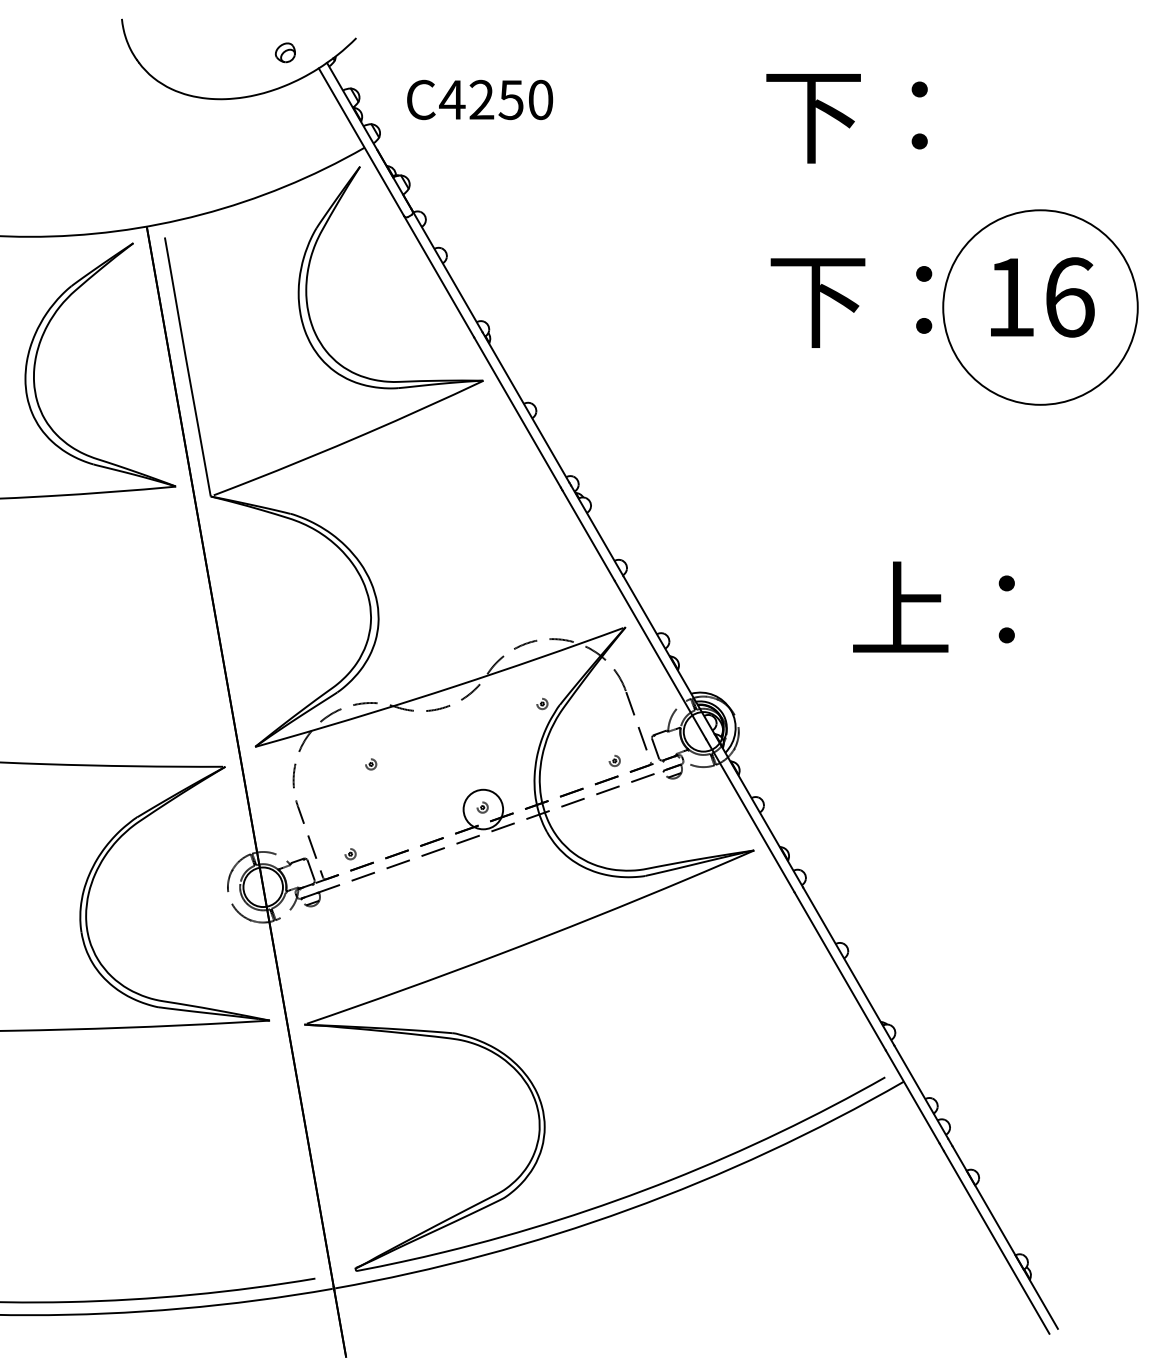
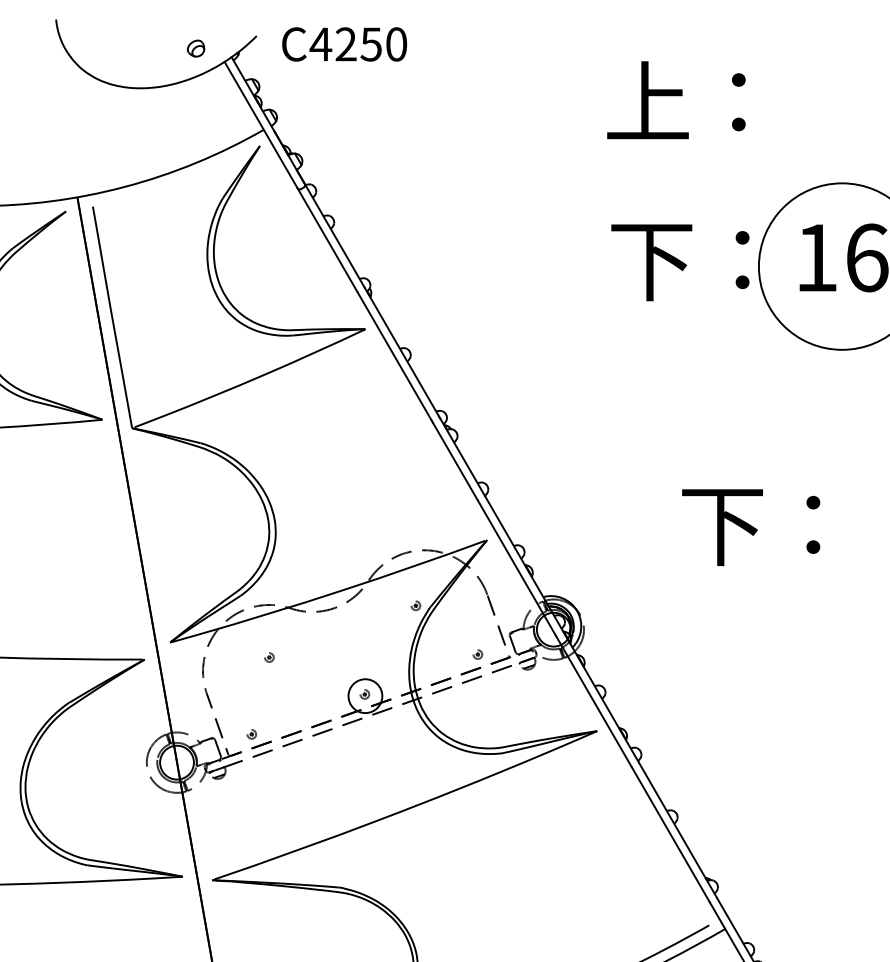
text: (480, 99) -> (344, 44), moved
text: (813, 115) -> (647, 102), 下： -> 上：
text: (900, 609) -> (722, 524), 上： -> 下：

